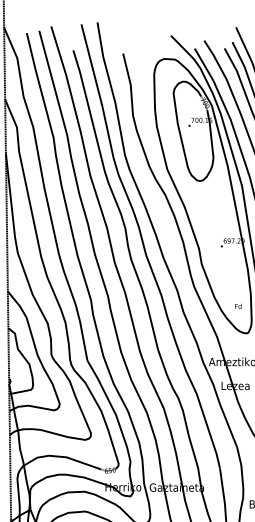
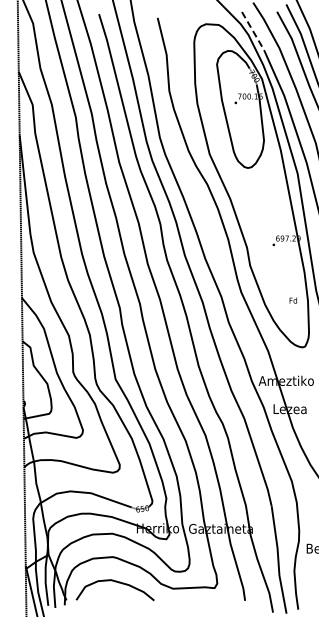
line: (204, 65) -> (253, 31), solid -> dashed
text: (237, 306) -> (292, 300), moved

